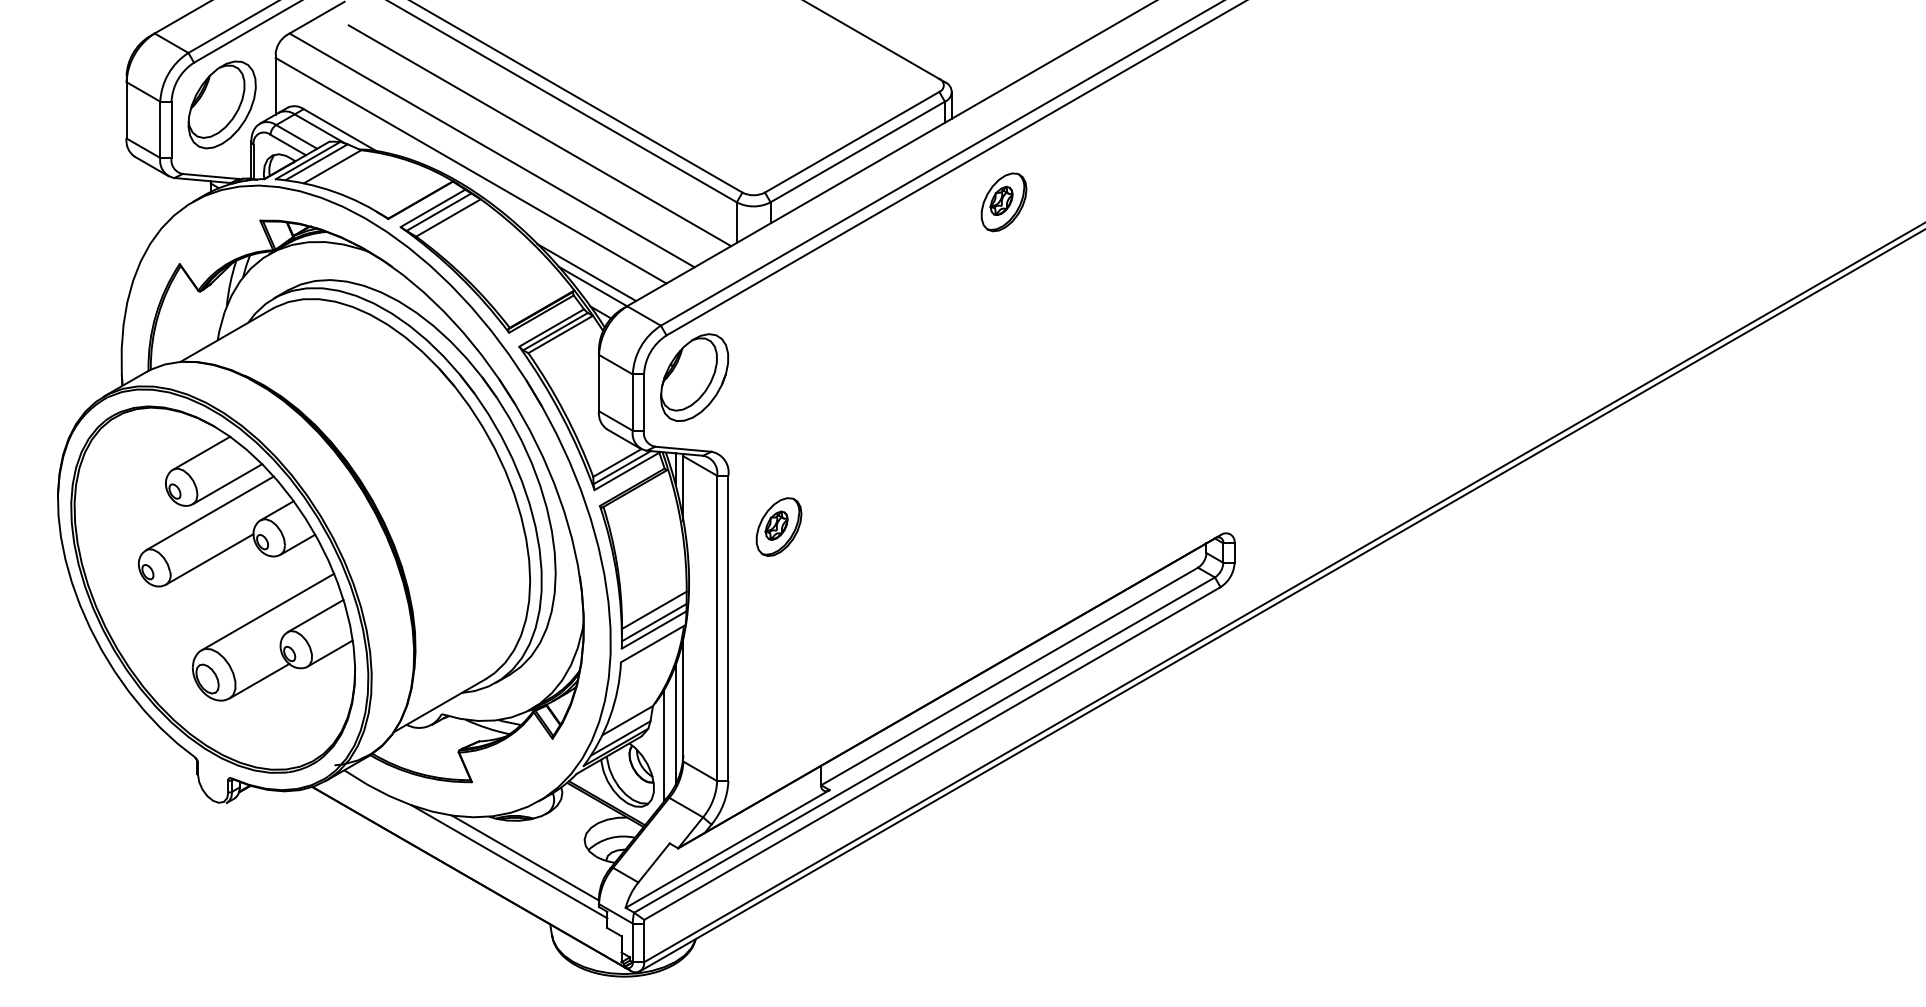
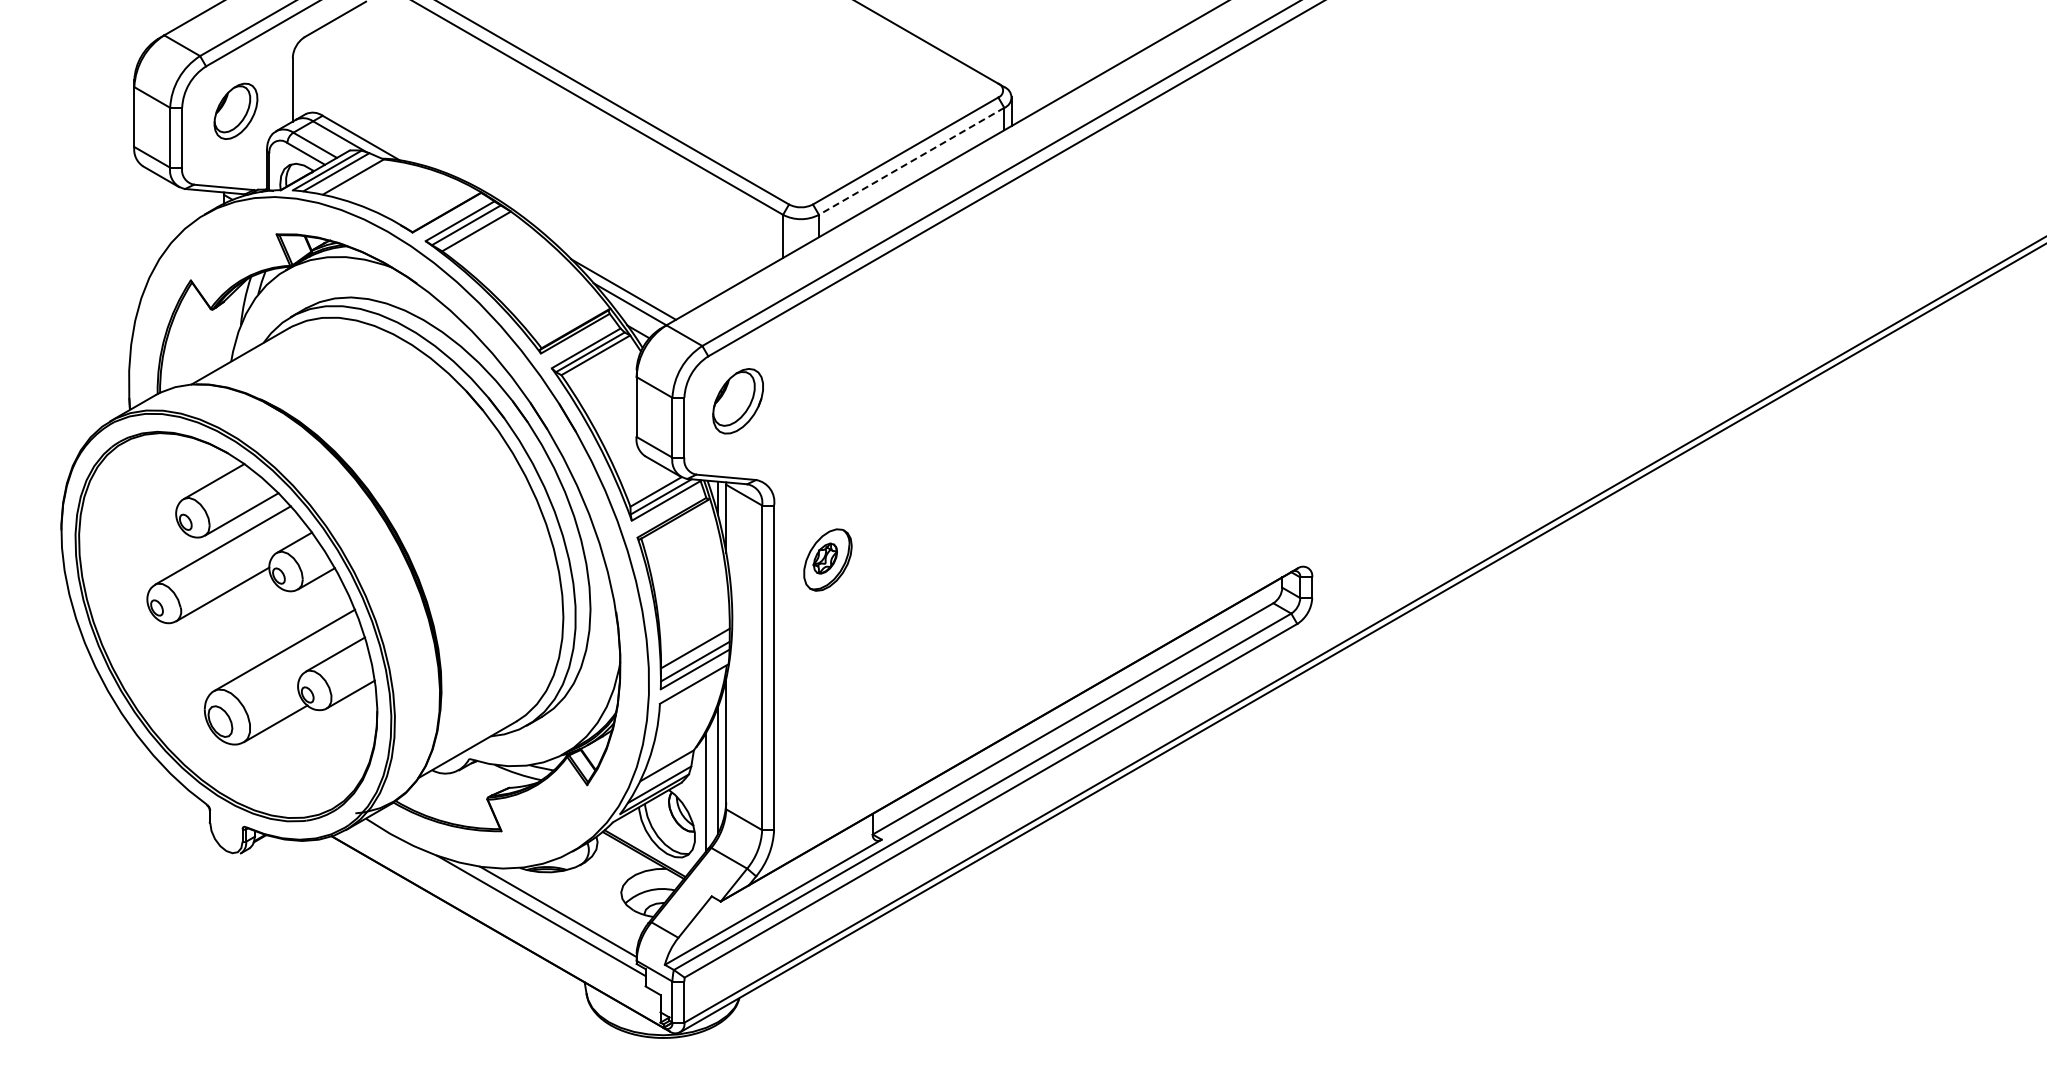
part: (221, 105) -> (235, 111), size x0.6
line: (539, 135) -> (573, 143), removed
line: (491, 150) -> (522, 159), removed
line: (857, 152) -> (911, 161), solid -> dashed
line: (471, 170) -> (500, 181), removed
part: (1003, 202) -> (1066, 214), removed
part: (693, 377) -> (737, 401), size x0.7

